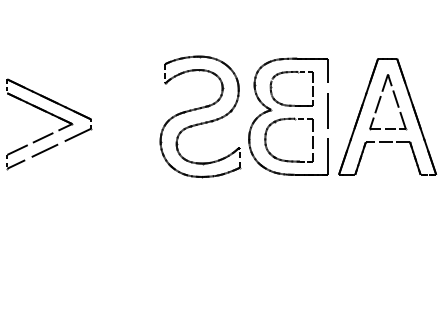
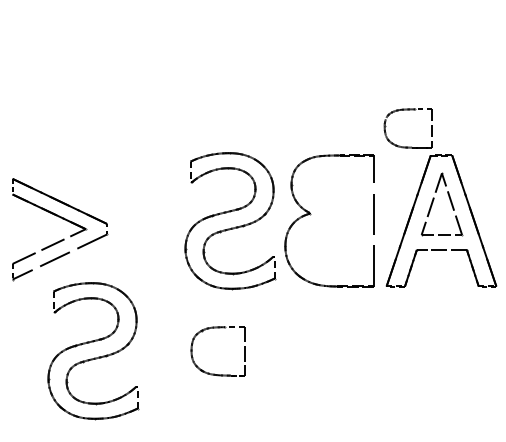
part: (290, 72) -> (407, 110), moved
part: (285, 159) -> (214, 373), moved
part: (79, 237) -> (94, 357), added

